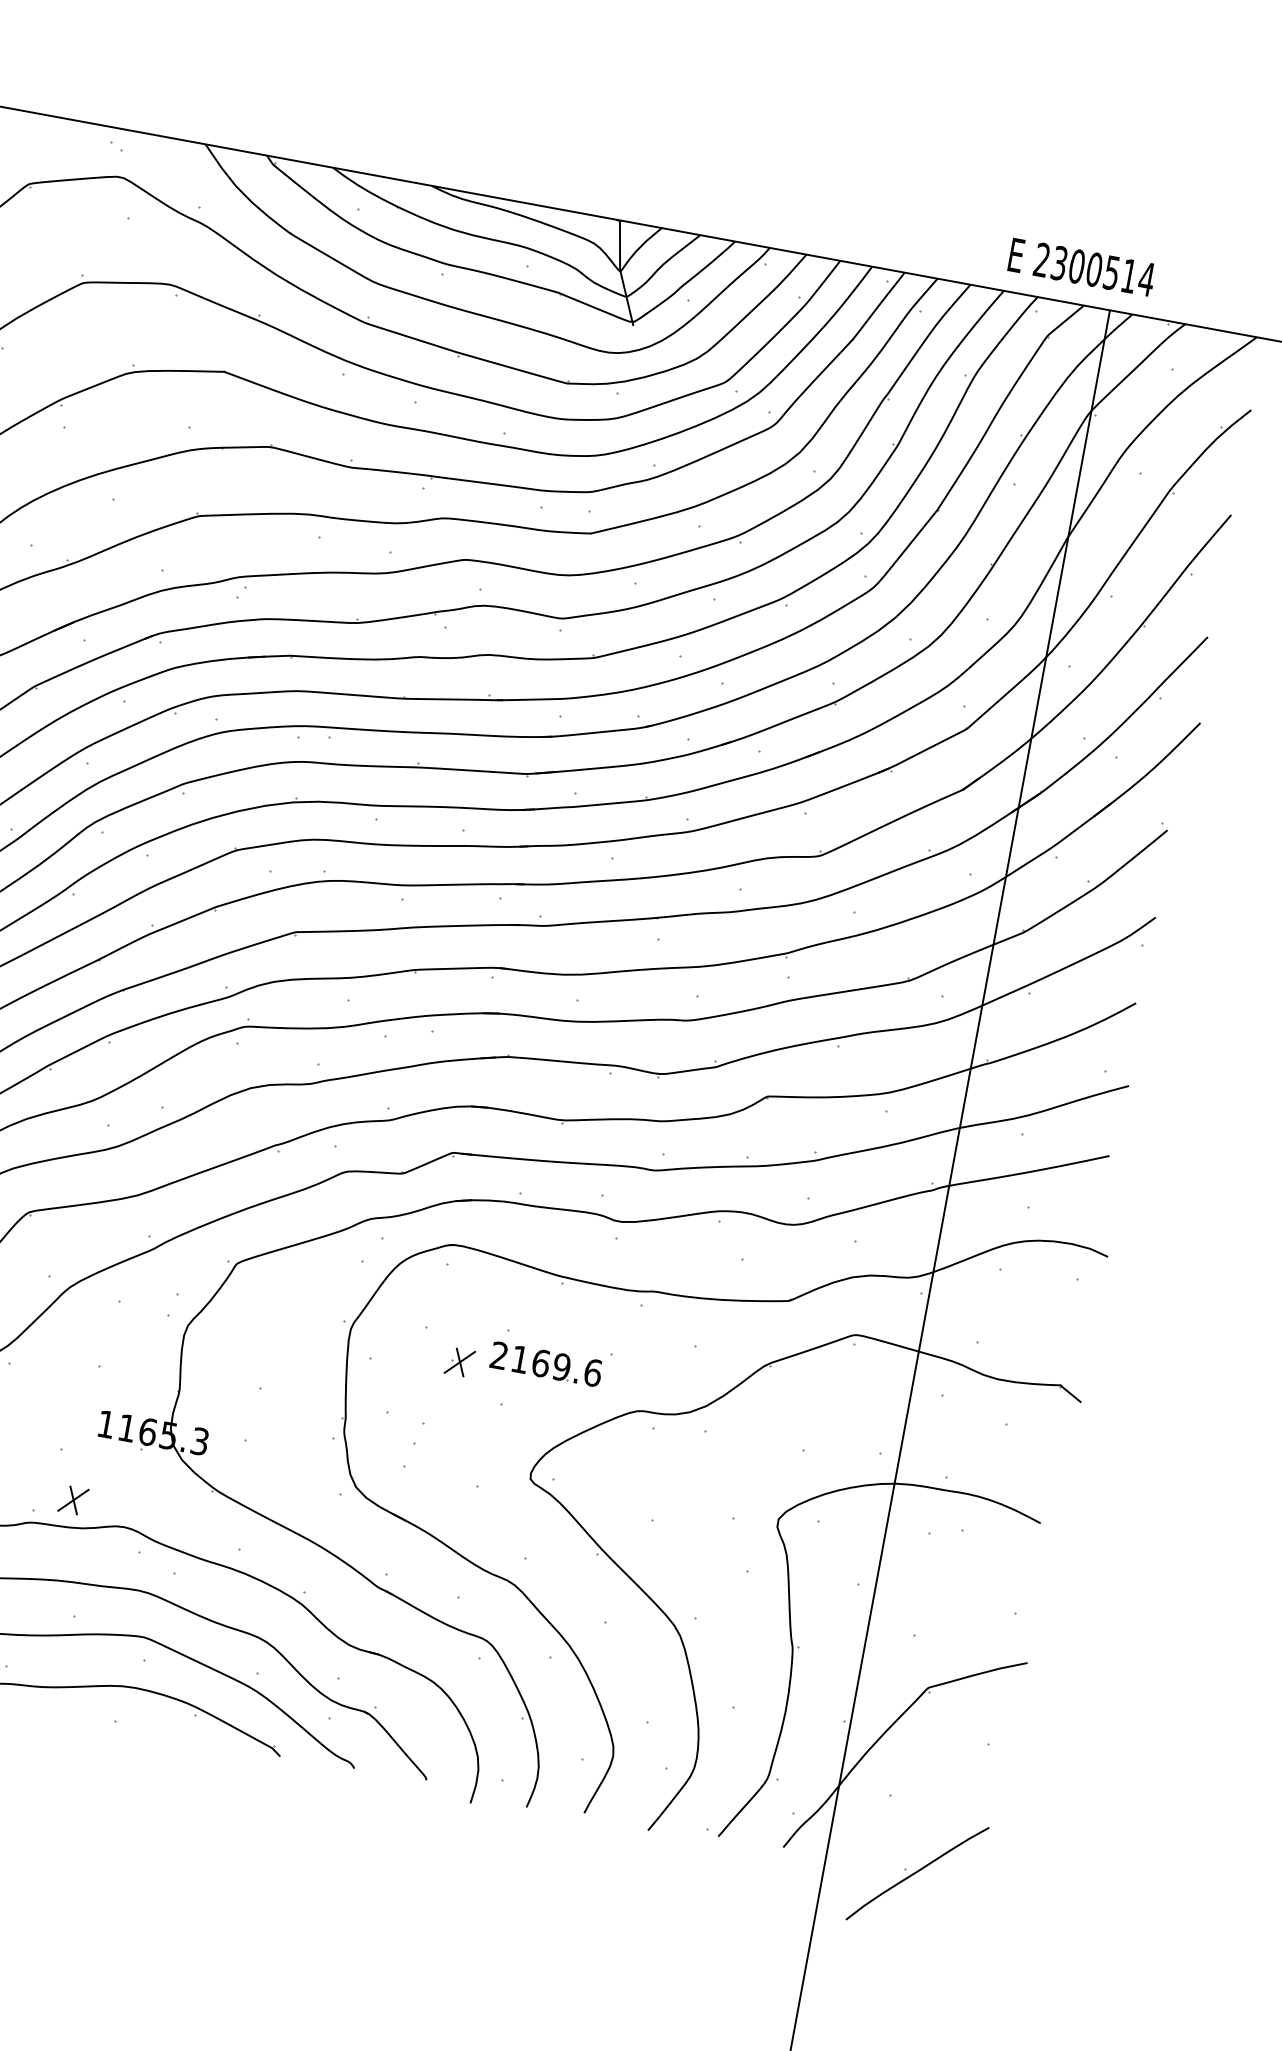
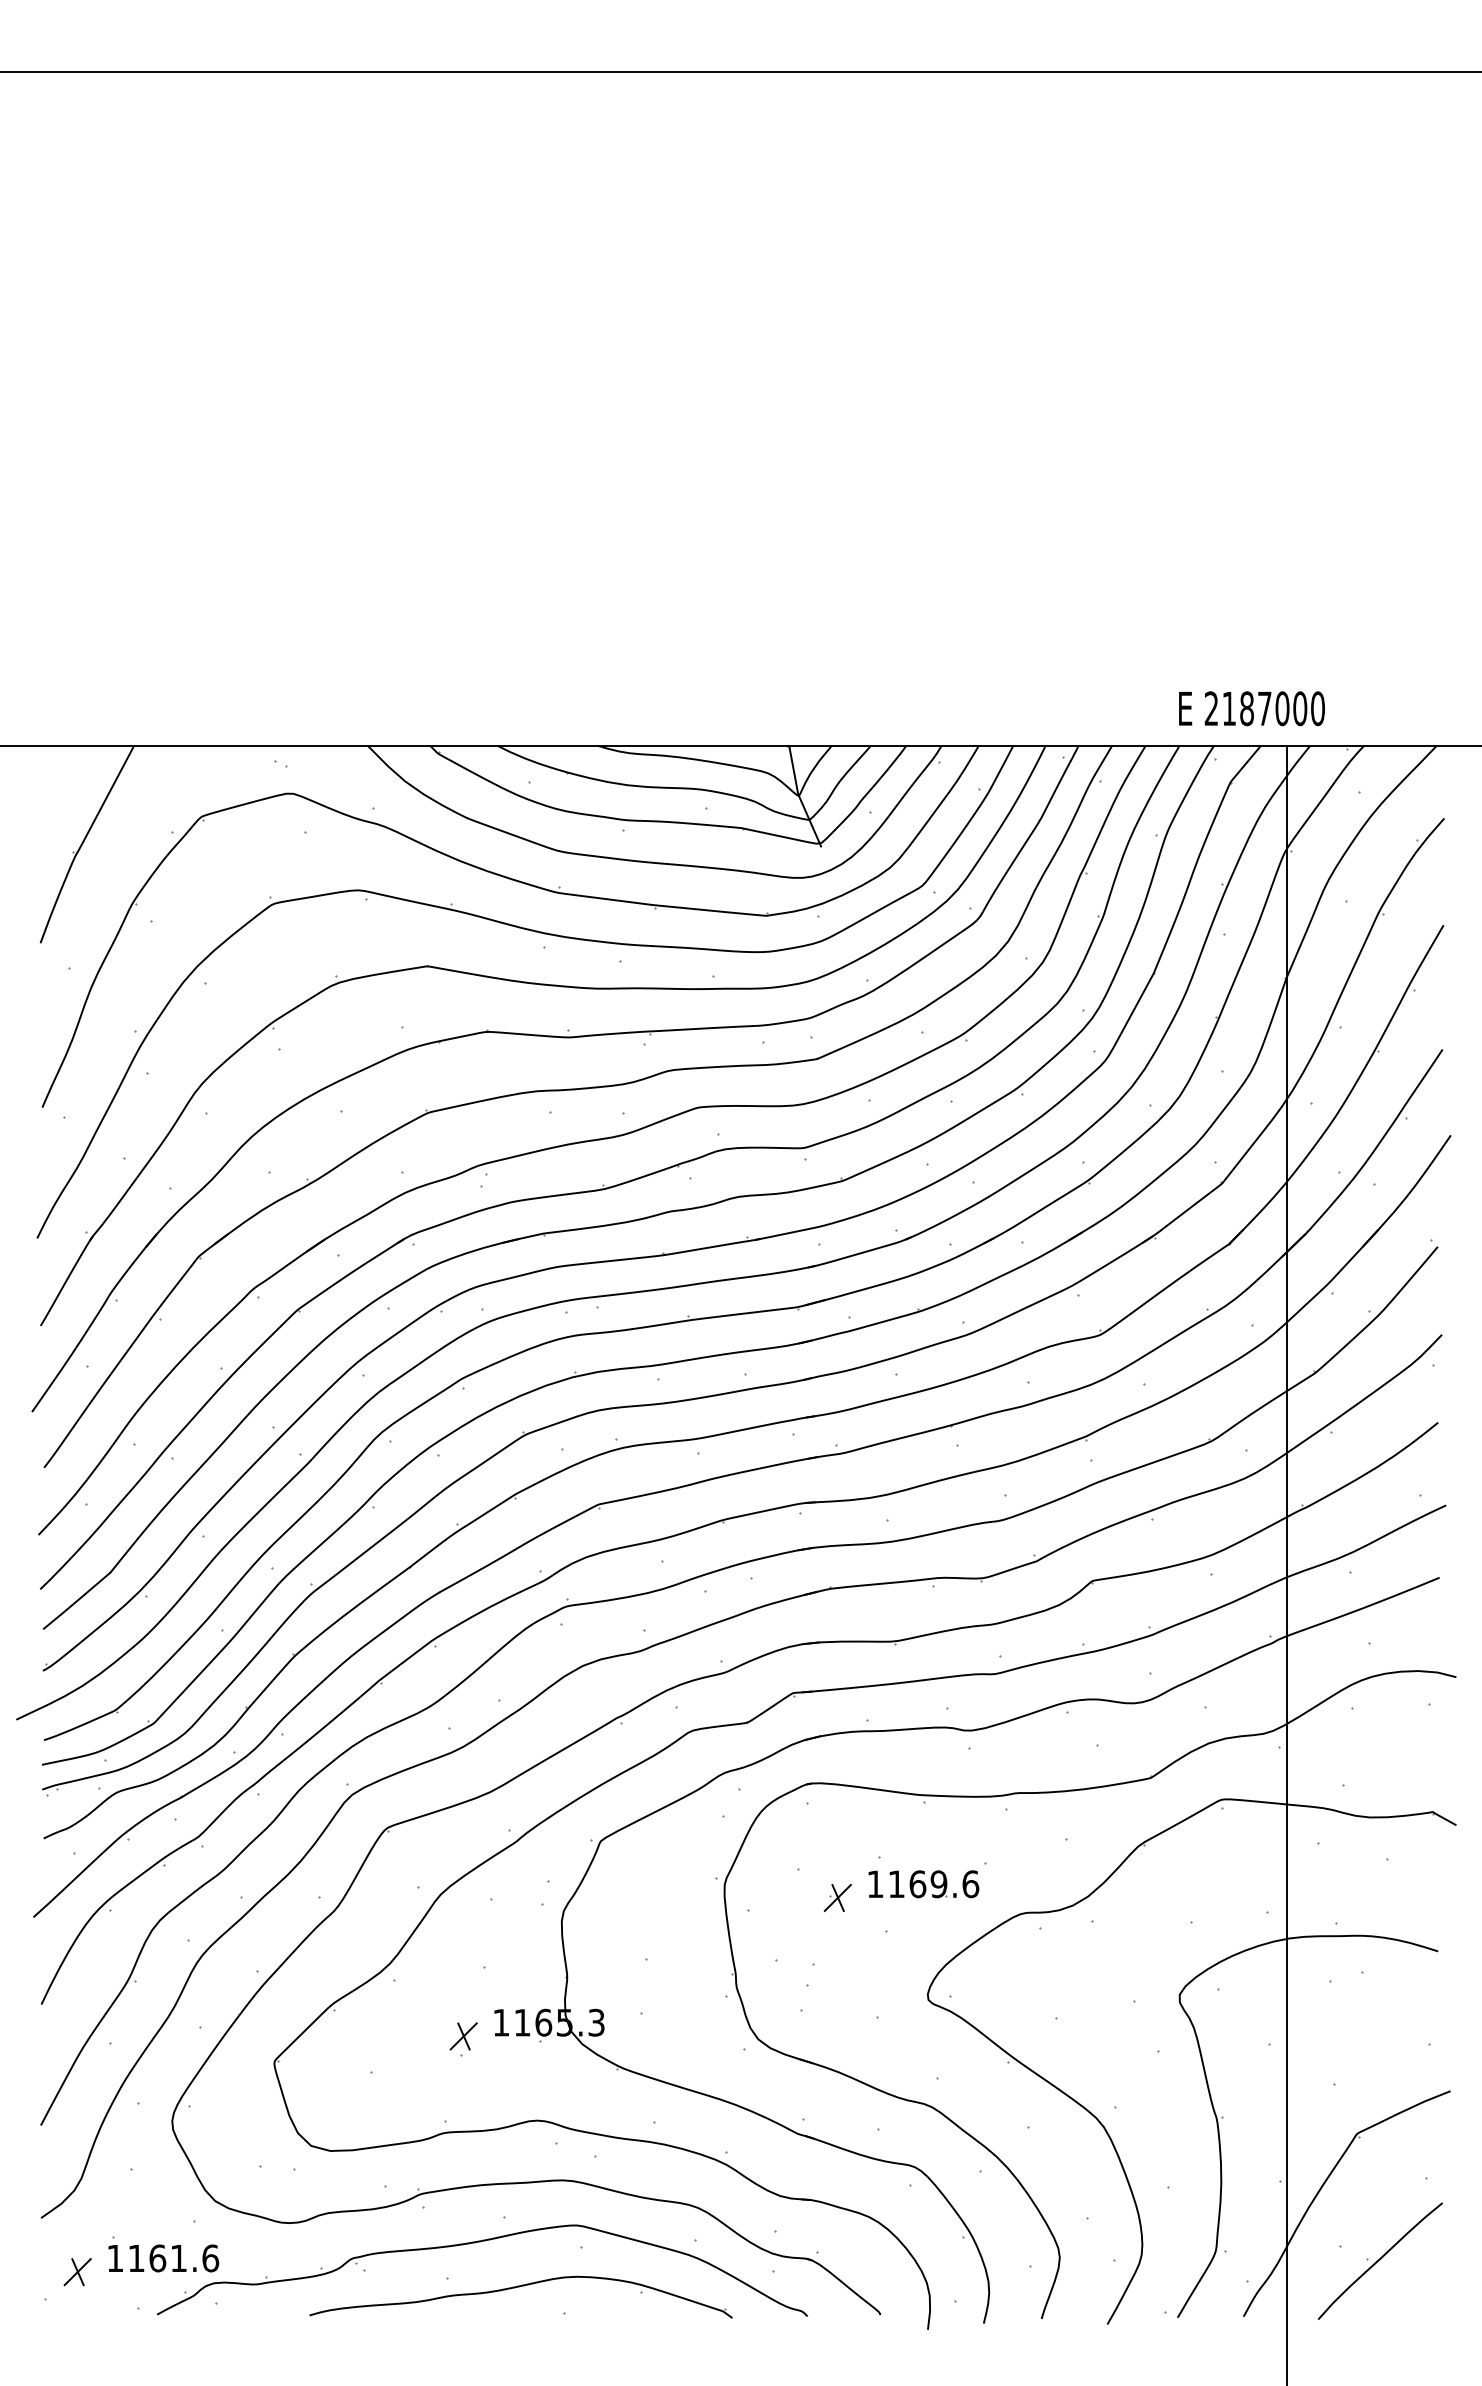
text: (1103, 271) -> (1273, 708), 2300514 -> 2187000
text: (499, 1354) -> (875, 1883), 2169.6 -> 1169.6
part: (73, 1500) -> (463, 2036), moved
part: (917, 1872) -> (1380, 2260), moved

